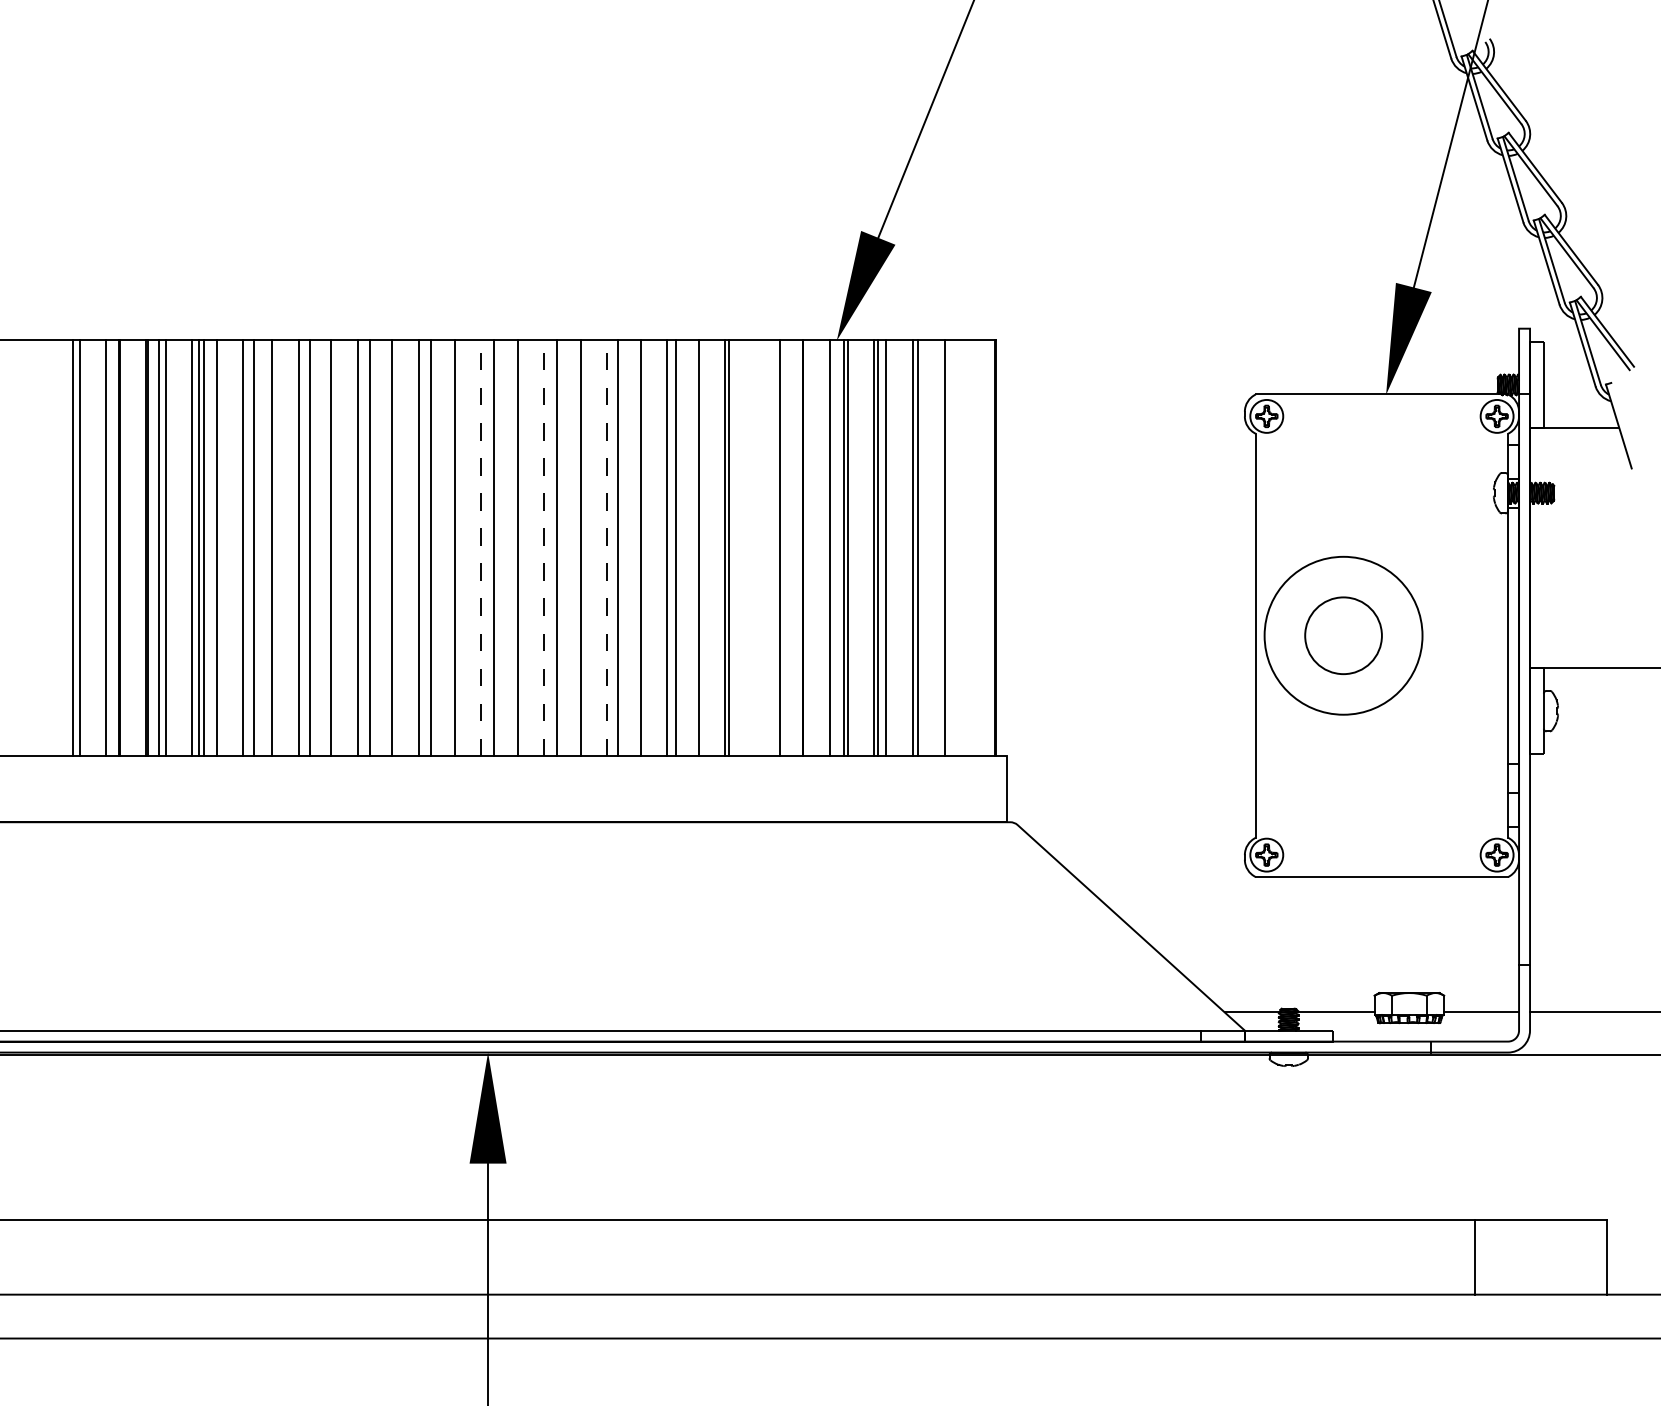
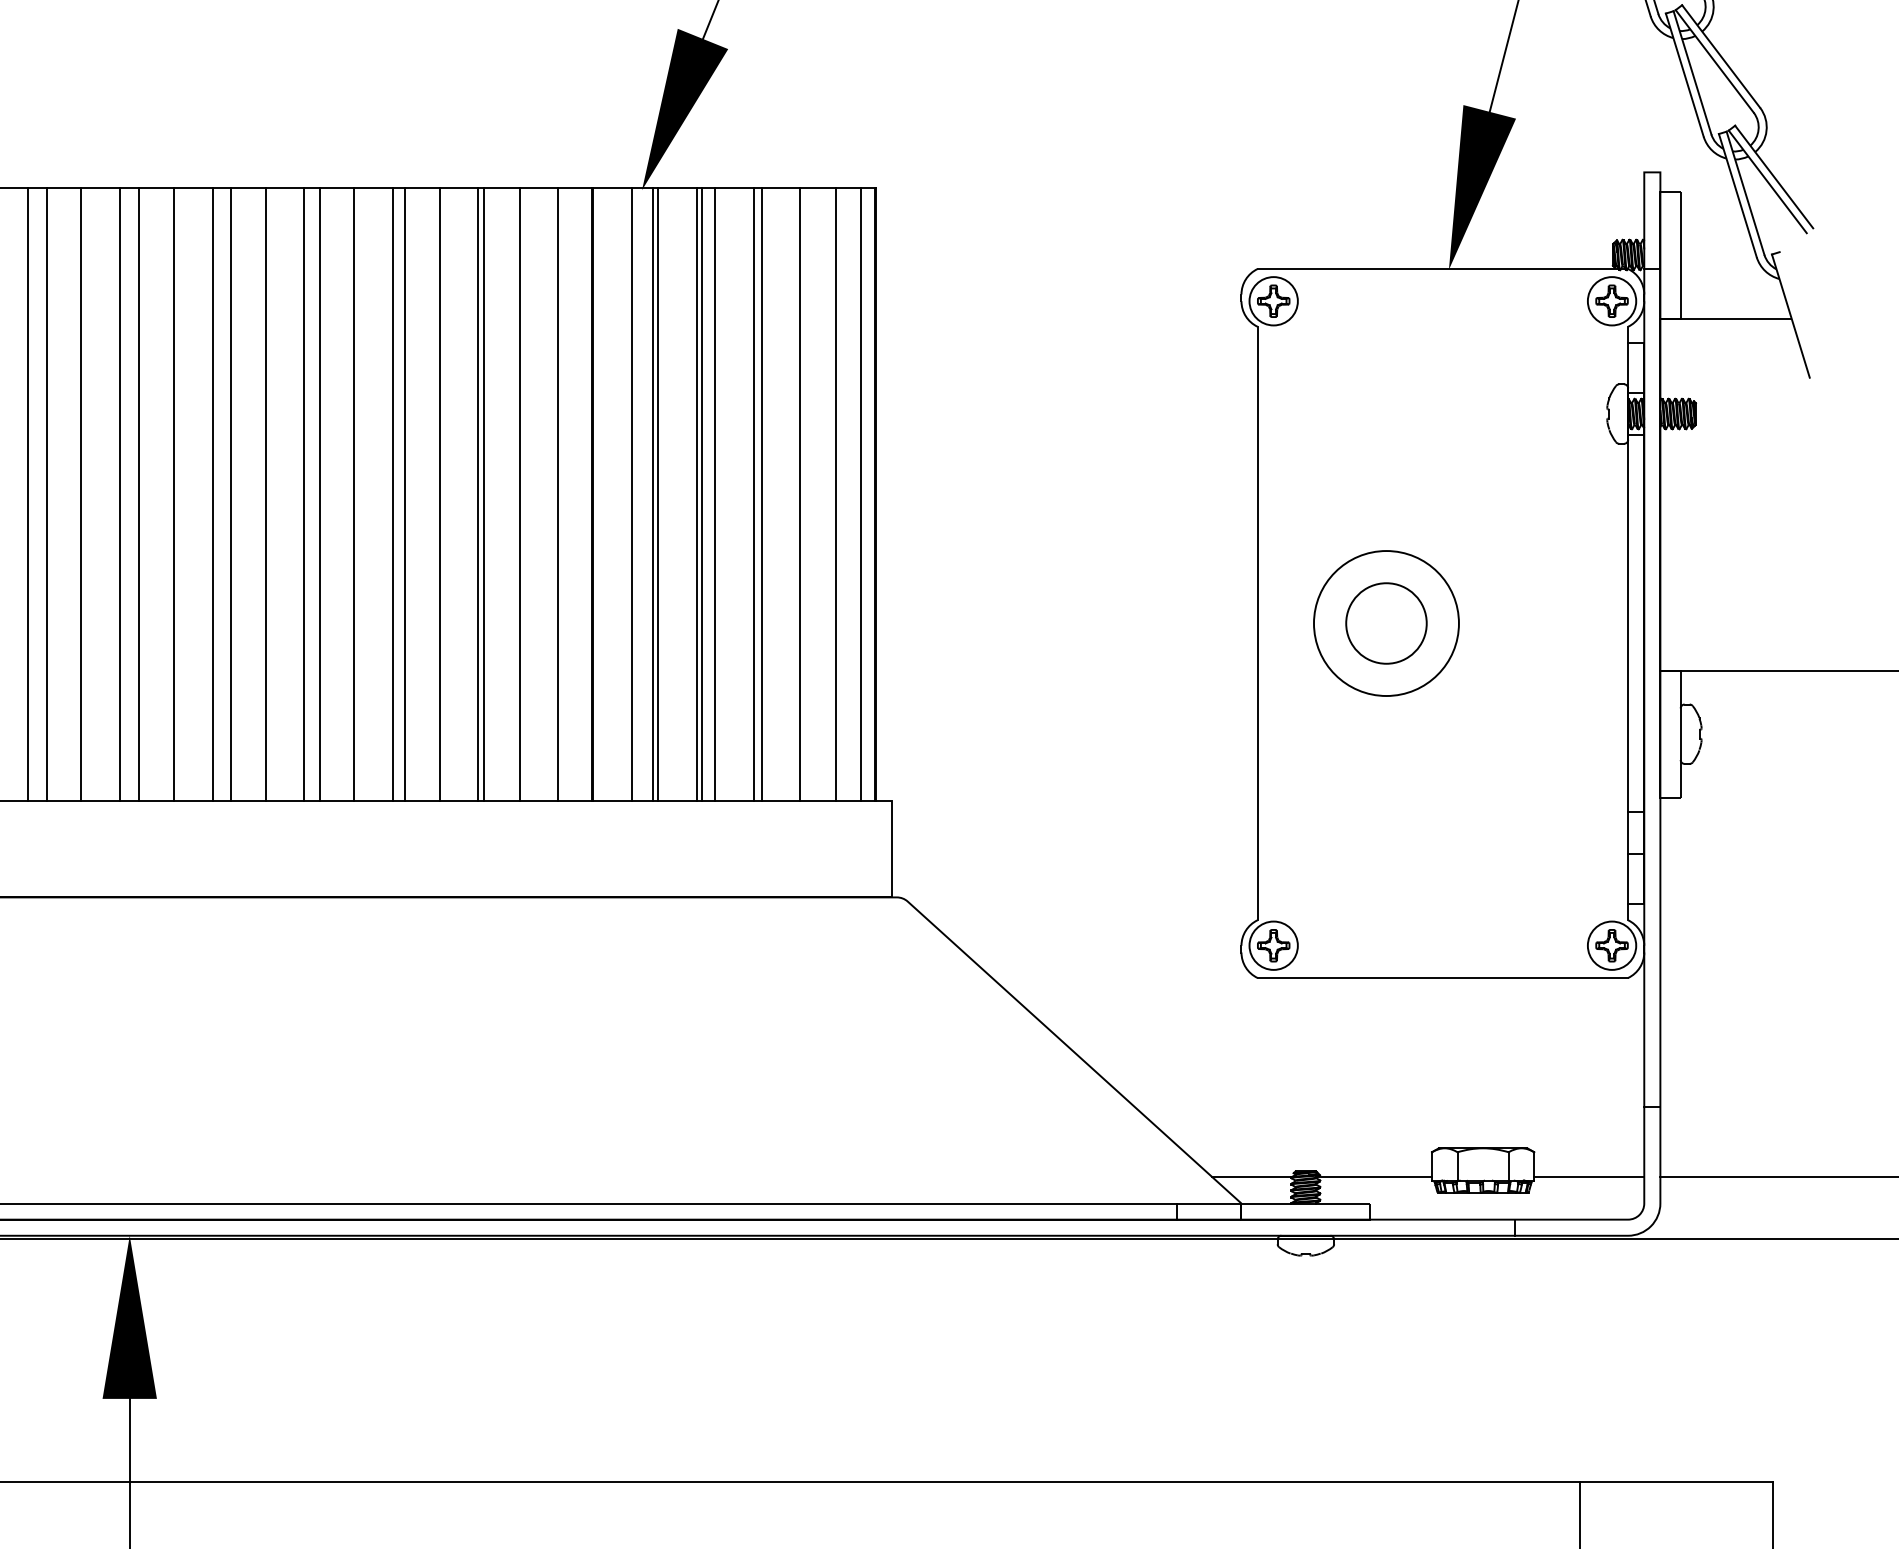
line: (481, 547) -> (120, 493), dashed -> solid
line: (544, 547) -> (212, 493), dashed -> solid
line: (606, 547) -> (303, 493), dashed -> solid
line: (753, 547) -> (519, 493), added
line: (969, 547) -> (836, 493), added
line: (986, 547) -> (861, 493), added
circle: (1343, 635) -> (1386, 623), size x0.62
circle: (1343, 635) -> (1386, 623), size x0.71

